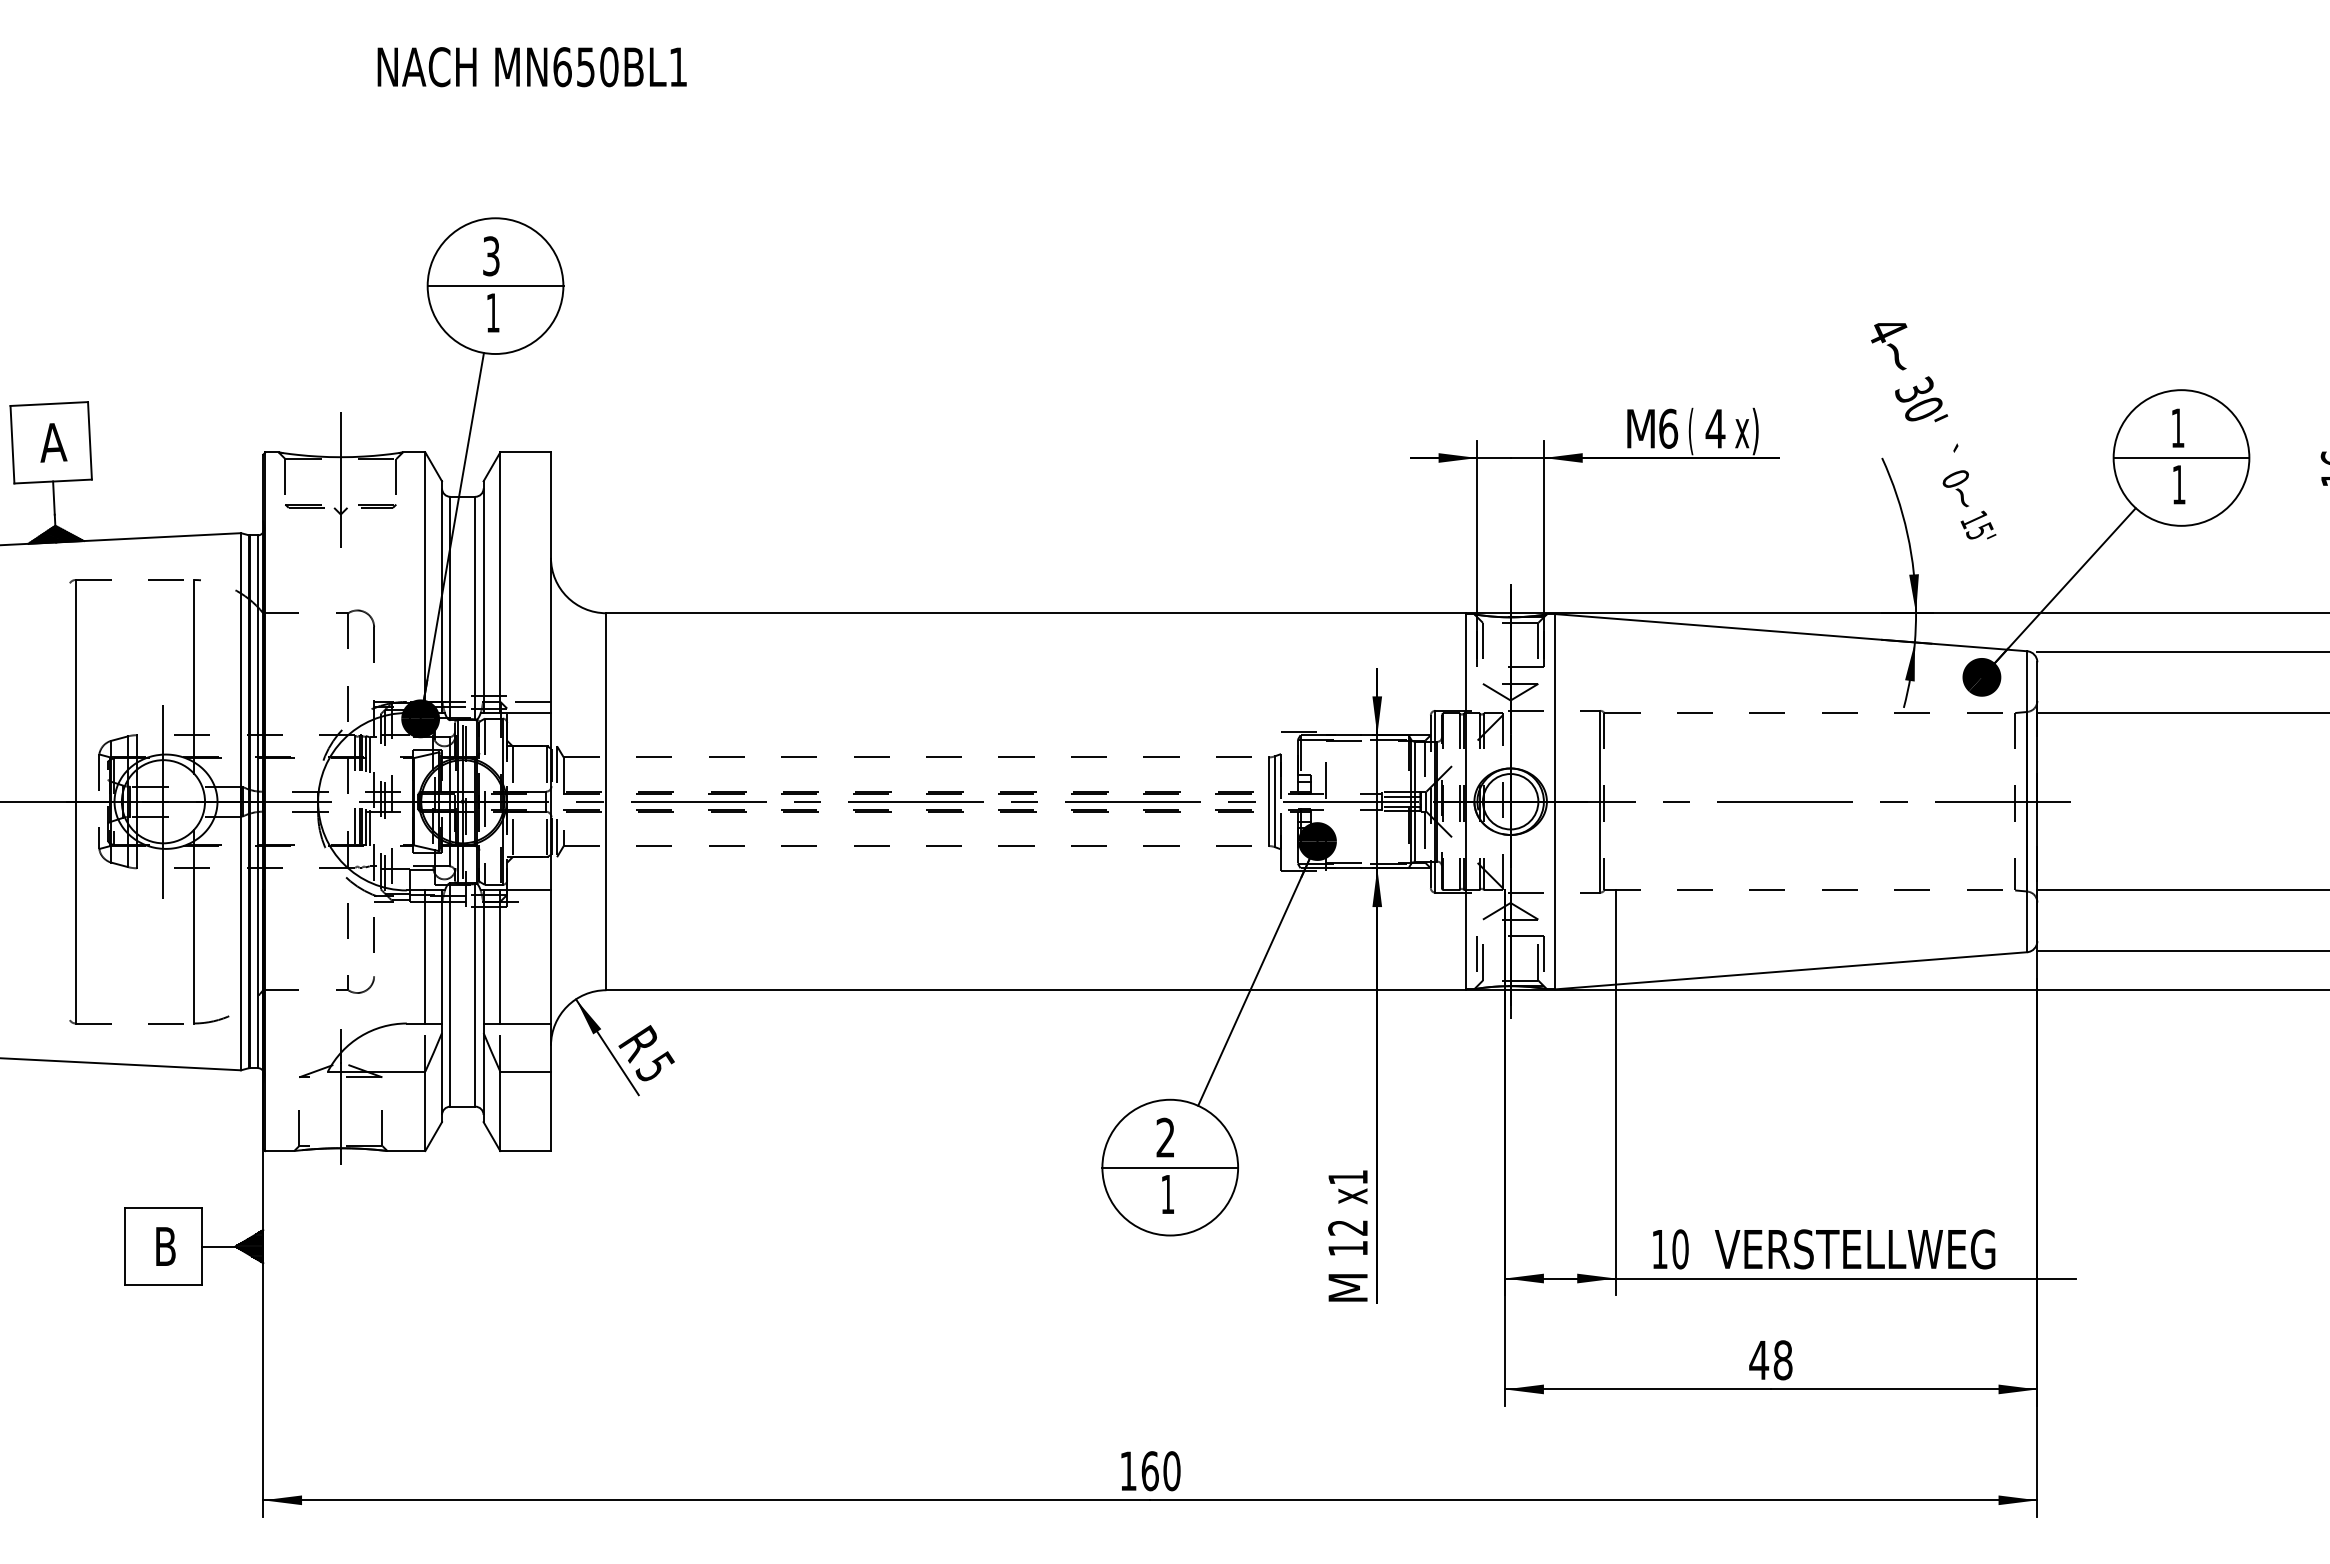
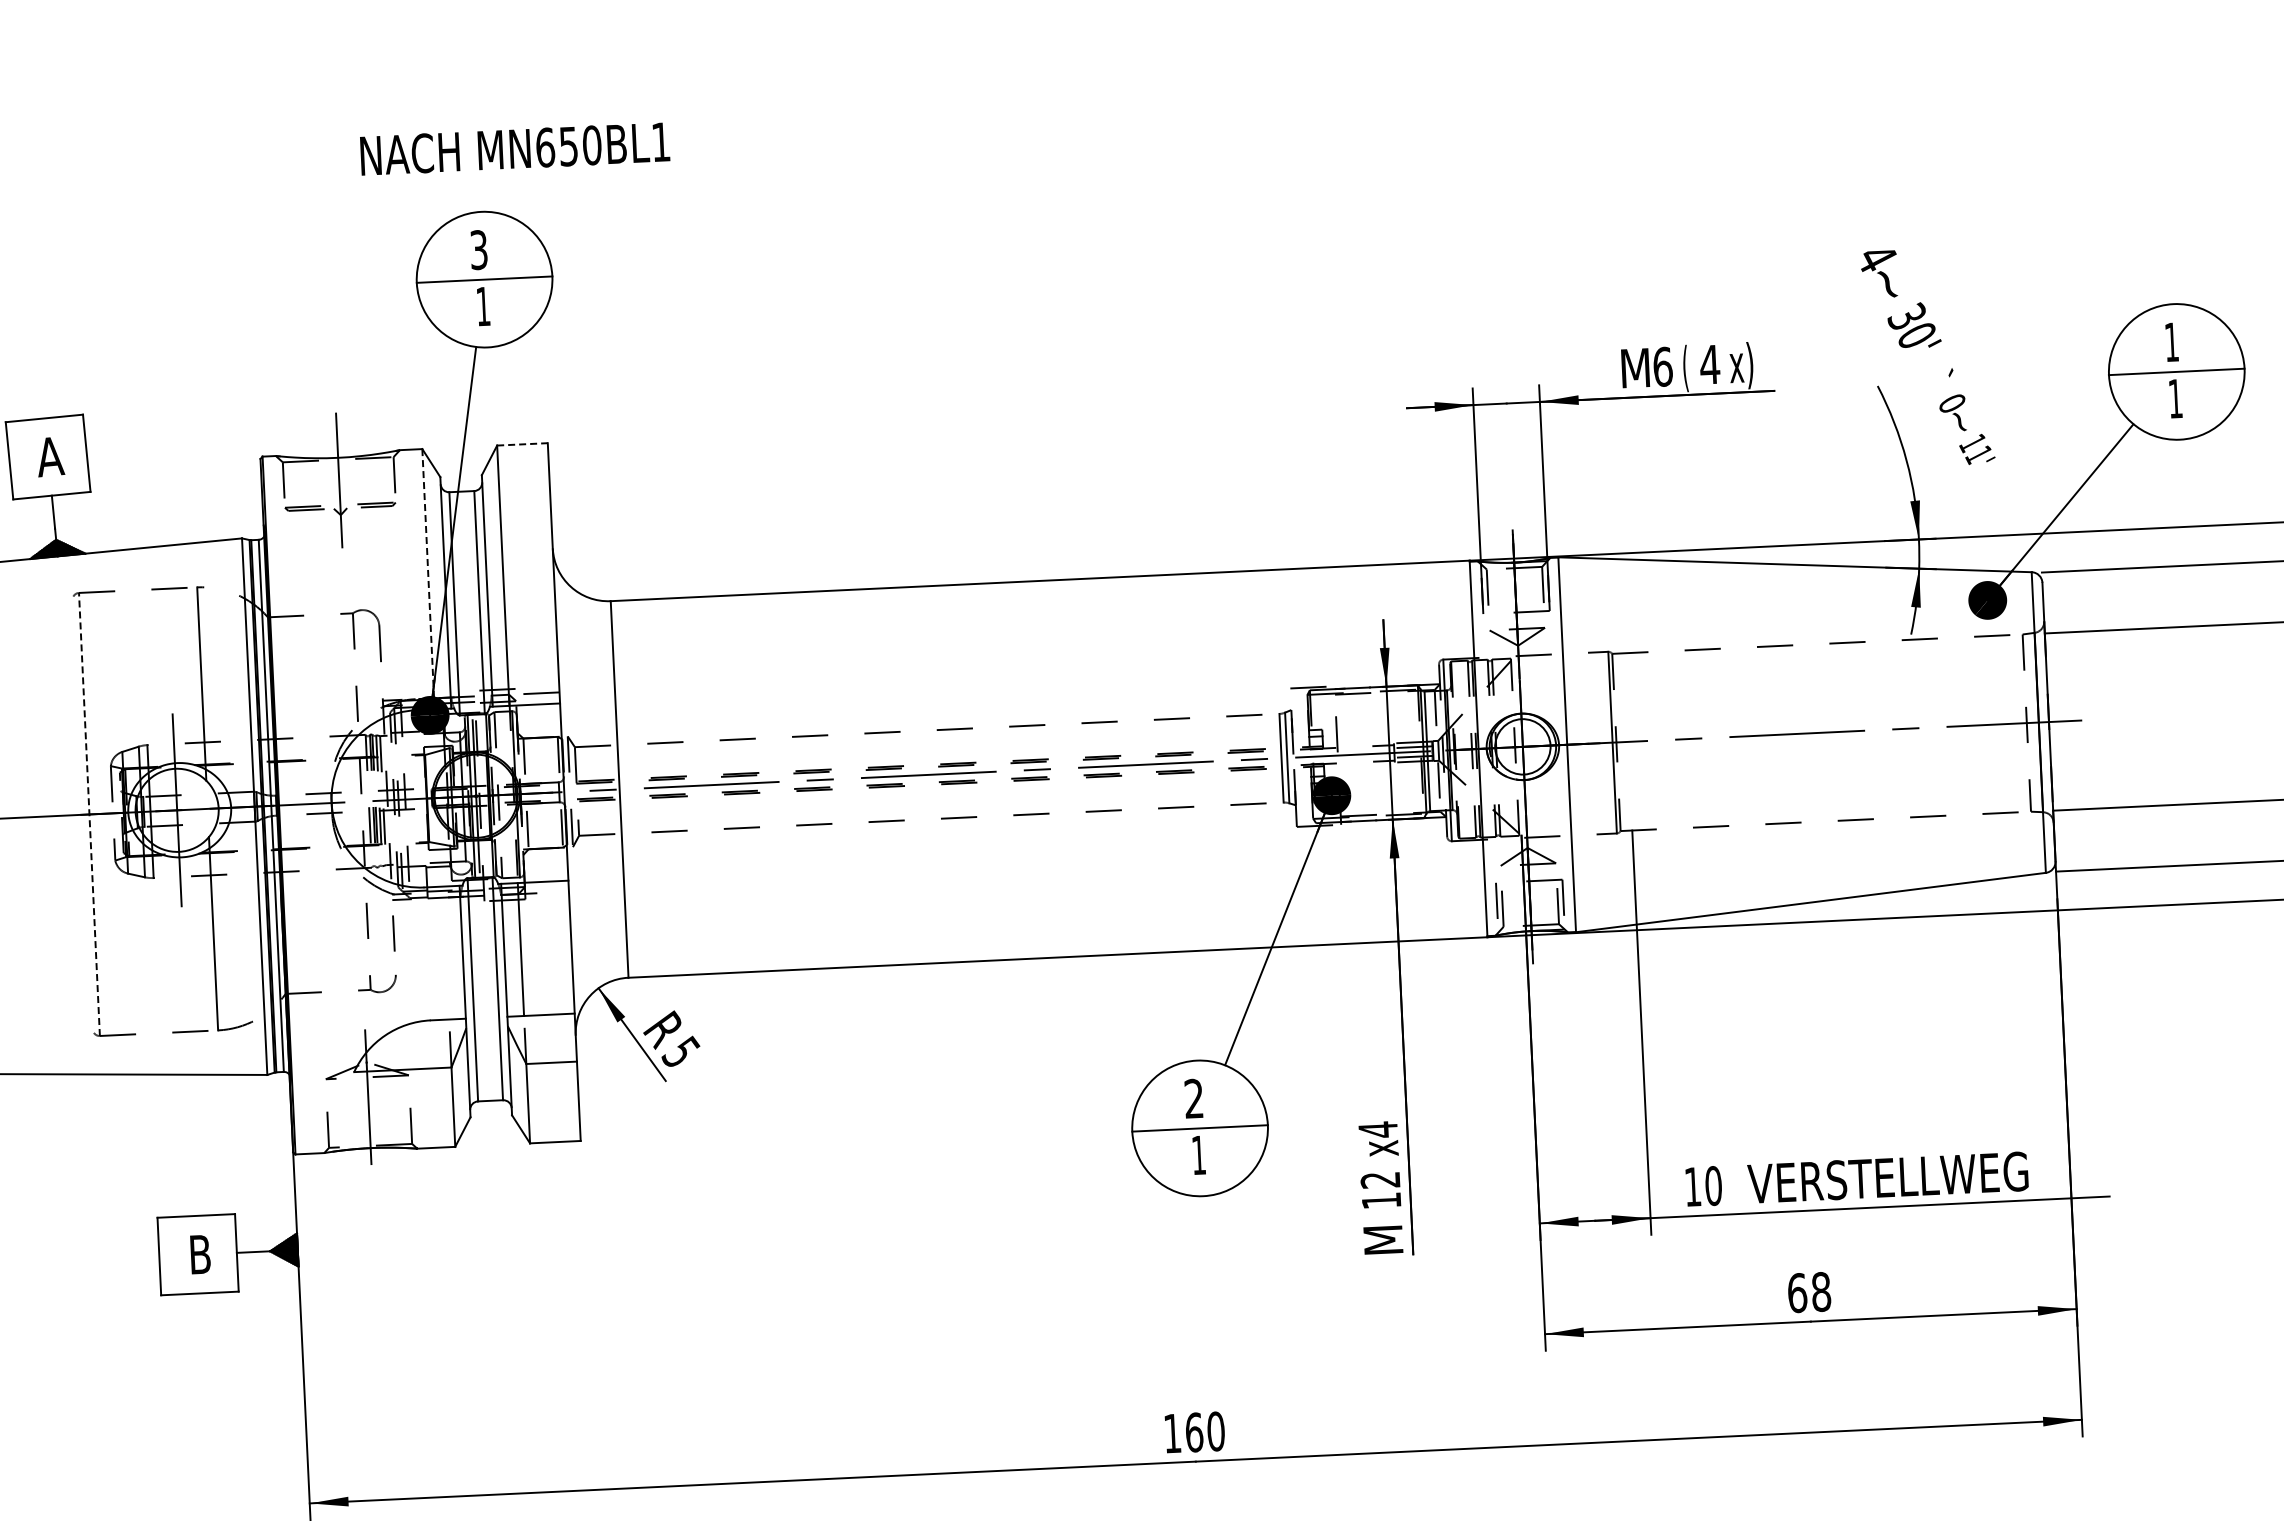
text: (531, 67) -> (514, 149), moved
line: (526, 452) -> (523, 444), solid -> dashed
text: (1979, 531) -> (1978, 454), 15' -> 11'
line: (425, 583) -> (428, 579), solid -> dashed
line: (75, 801) -> (89, 814), solid -> dashed
line: (425, 956) -> (446, 952), removed
text: (1347, 1177) -> (1377, 1129), x1 -> x4
text: (1759, 1360) -> (1797, 1293), 48 -> 68

